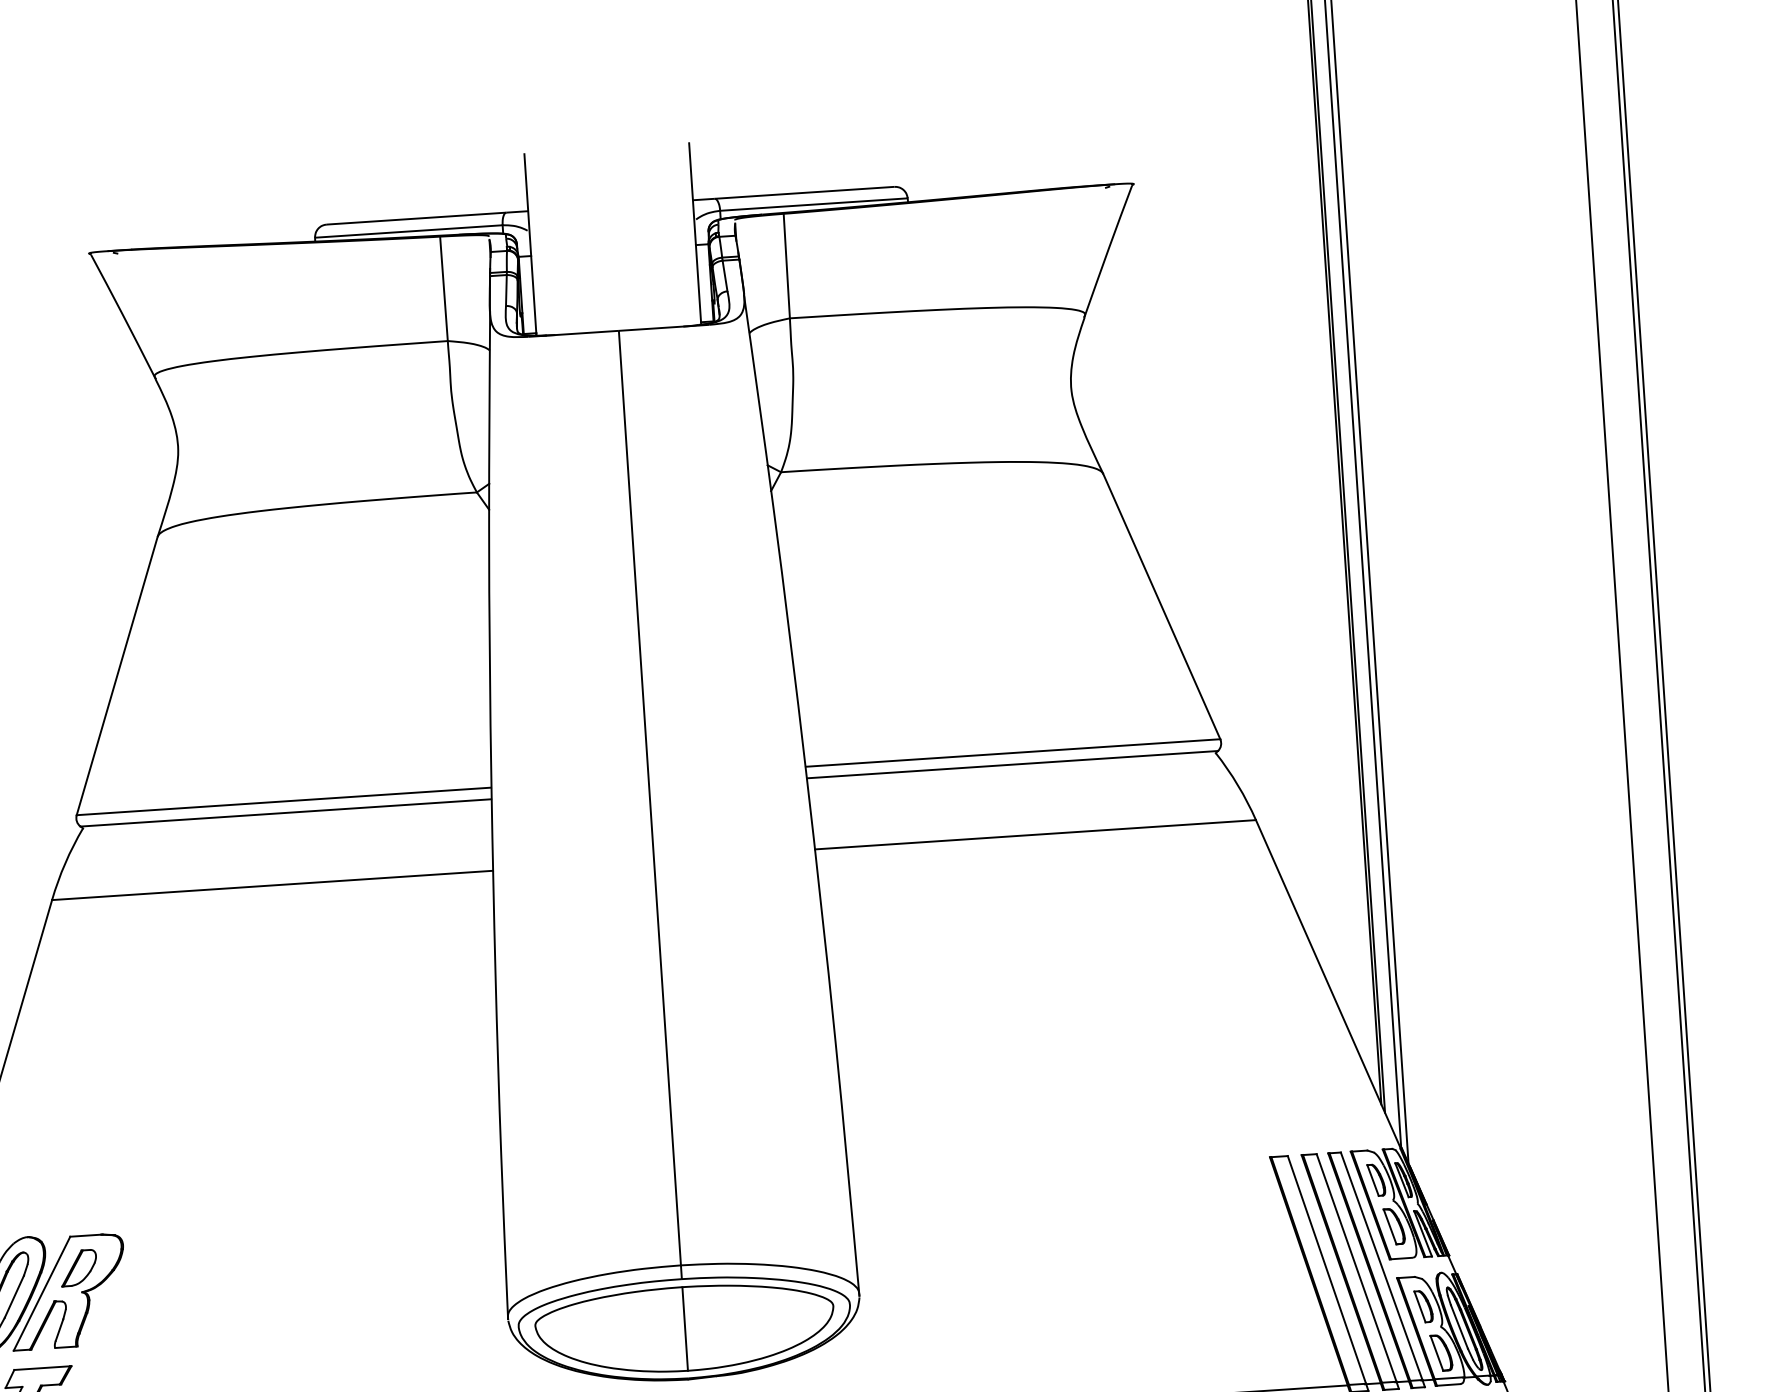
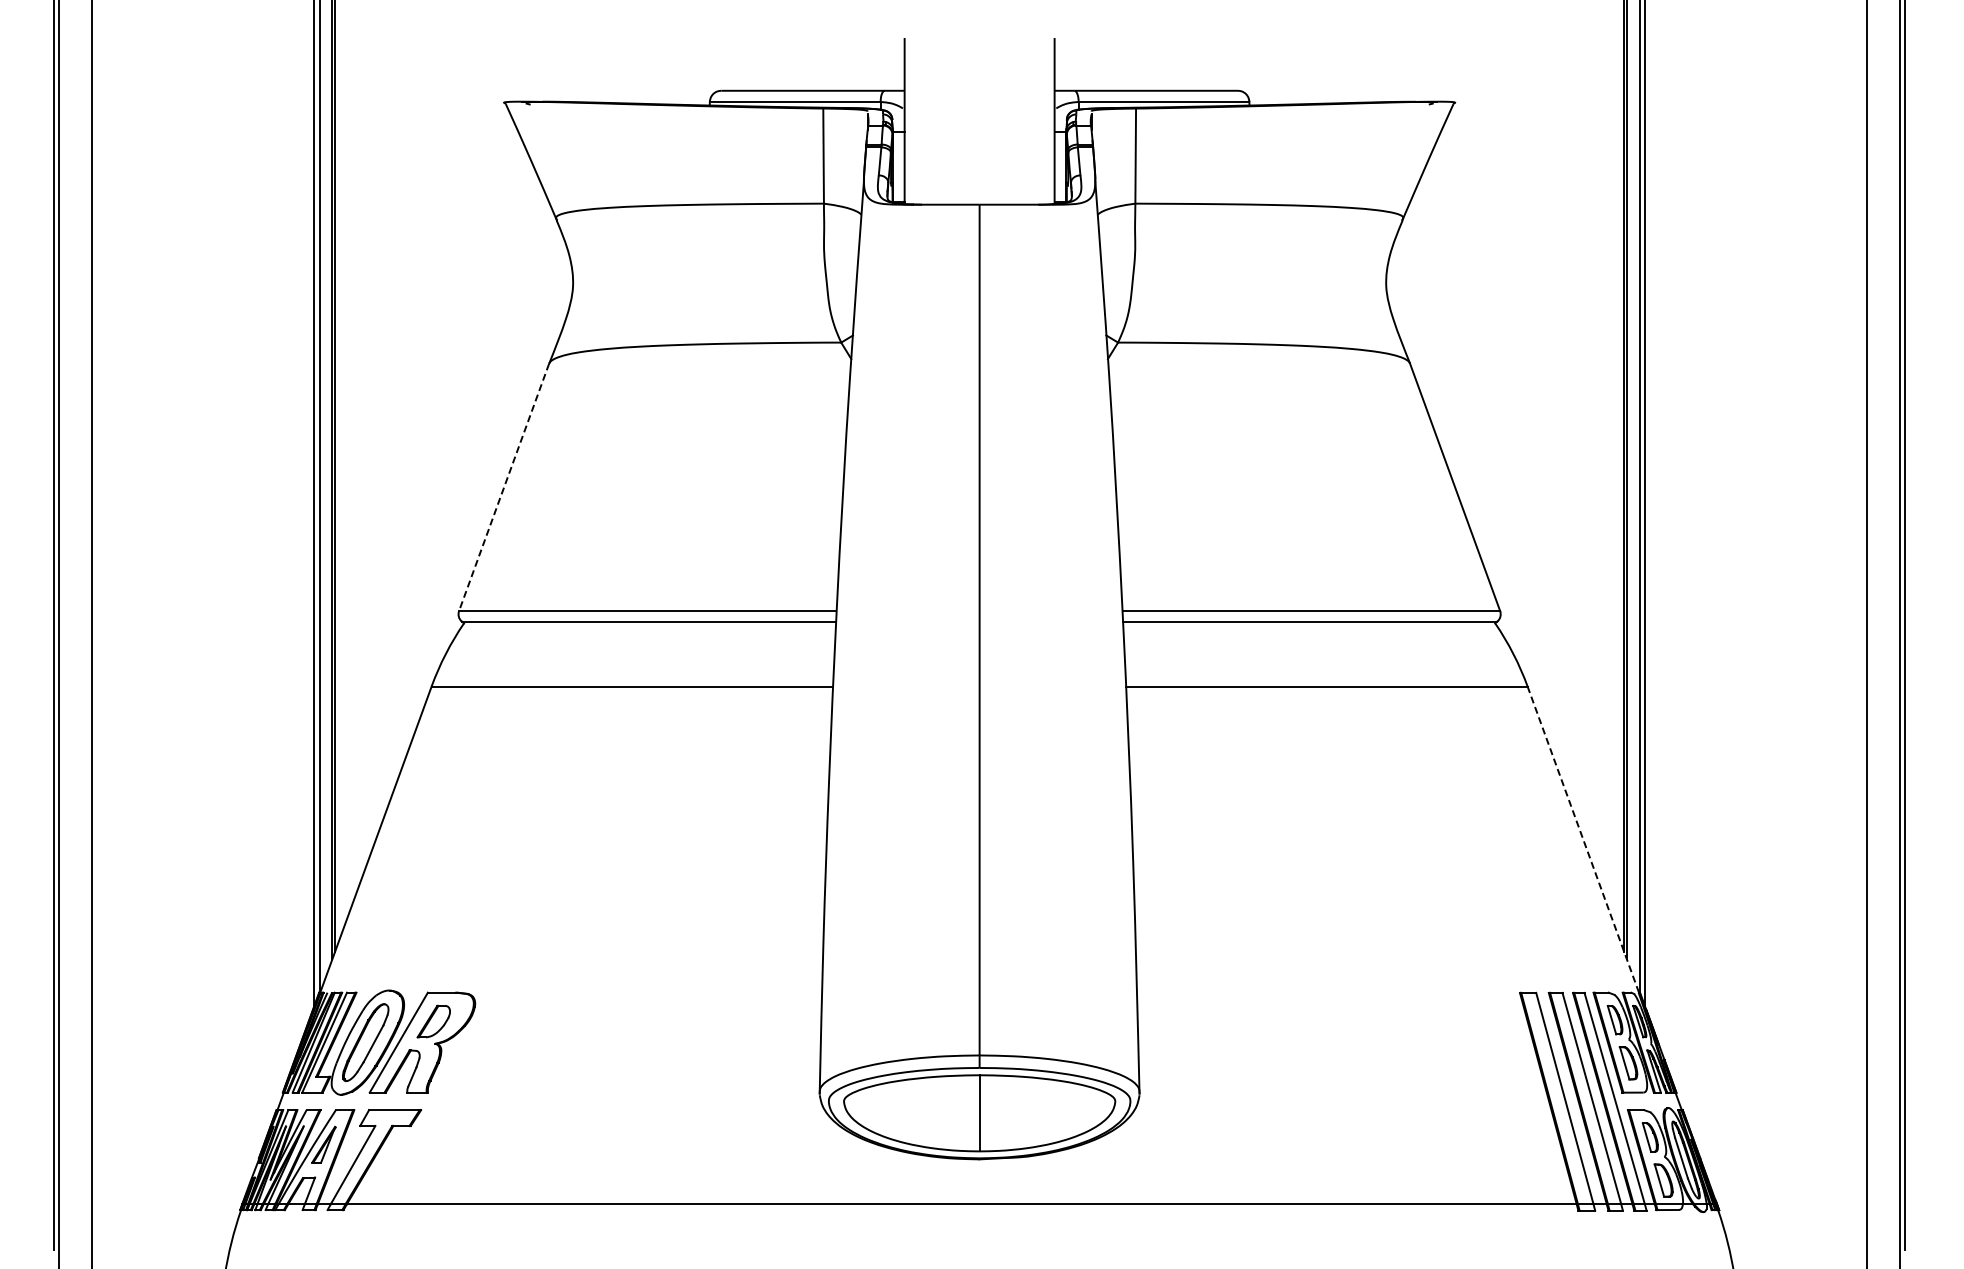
line: (117, 676) -> (504, 487), solid -> dashed
line: (1328, 984) -> (1583, 839), solid -> dashed

